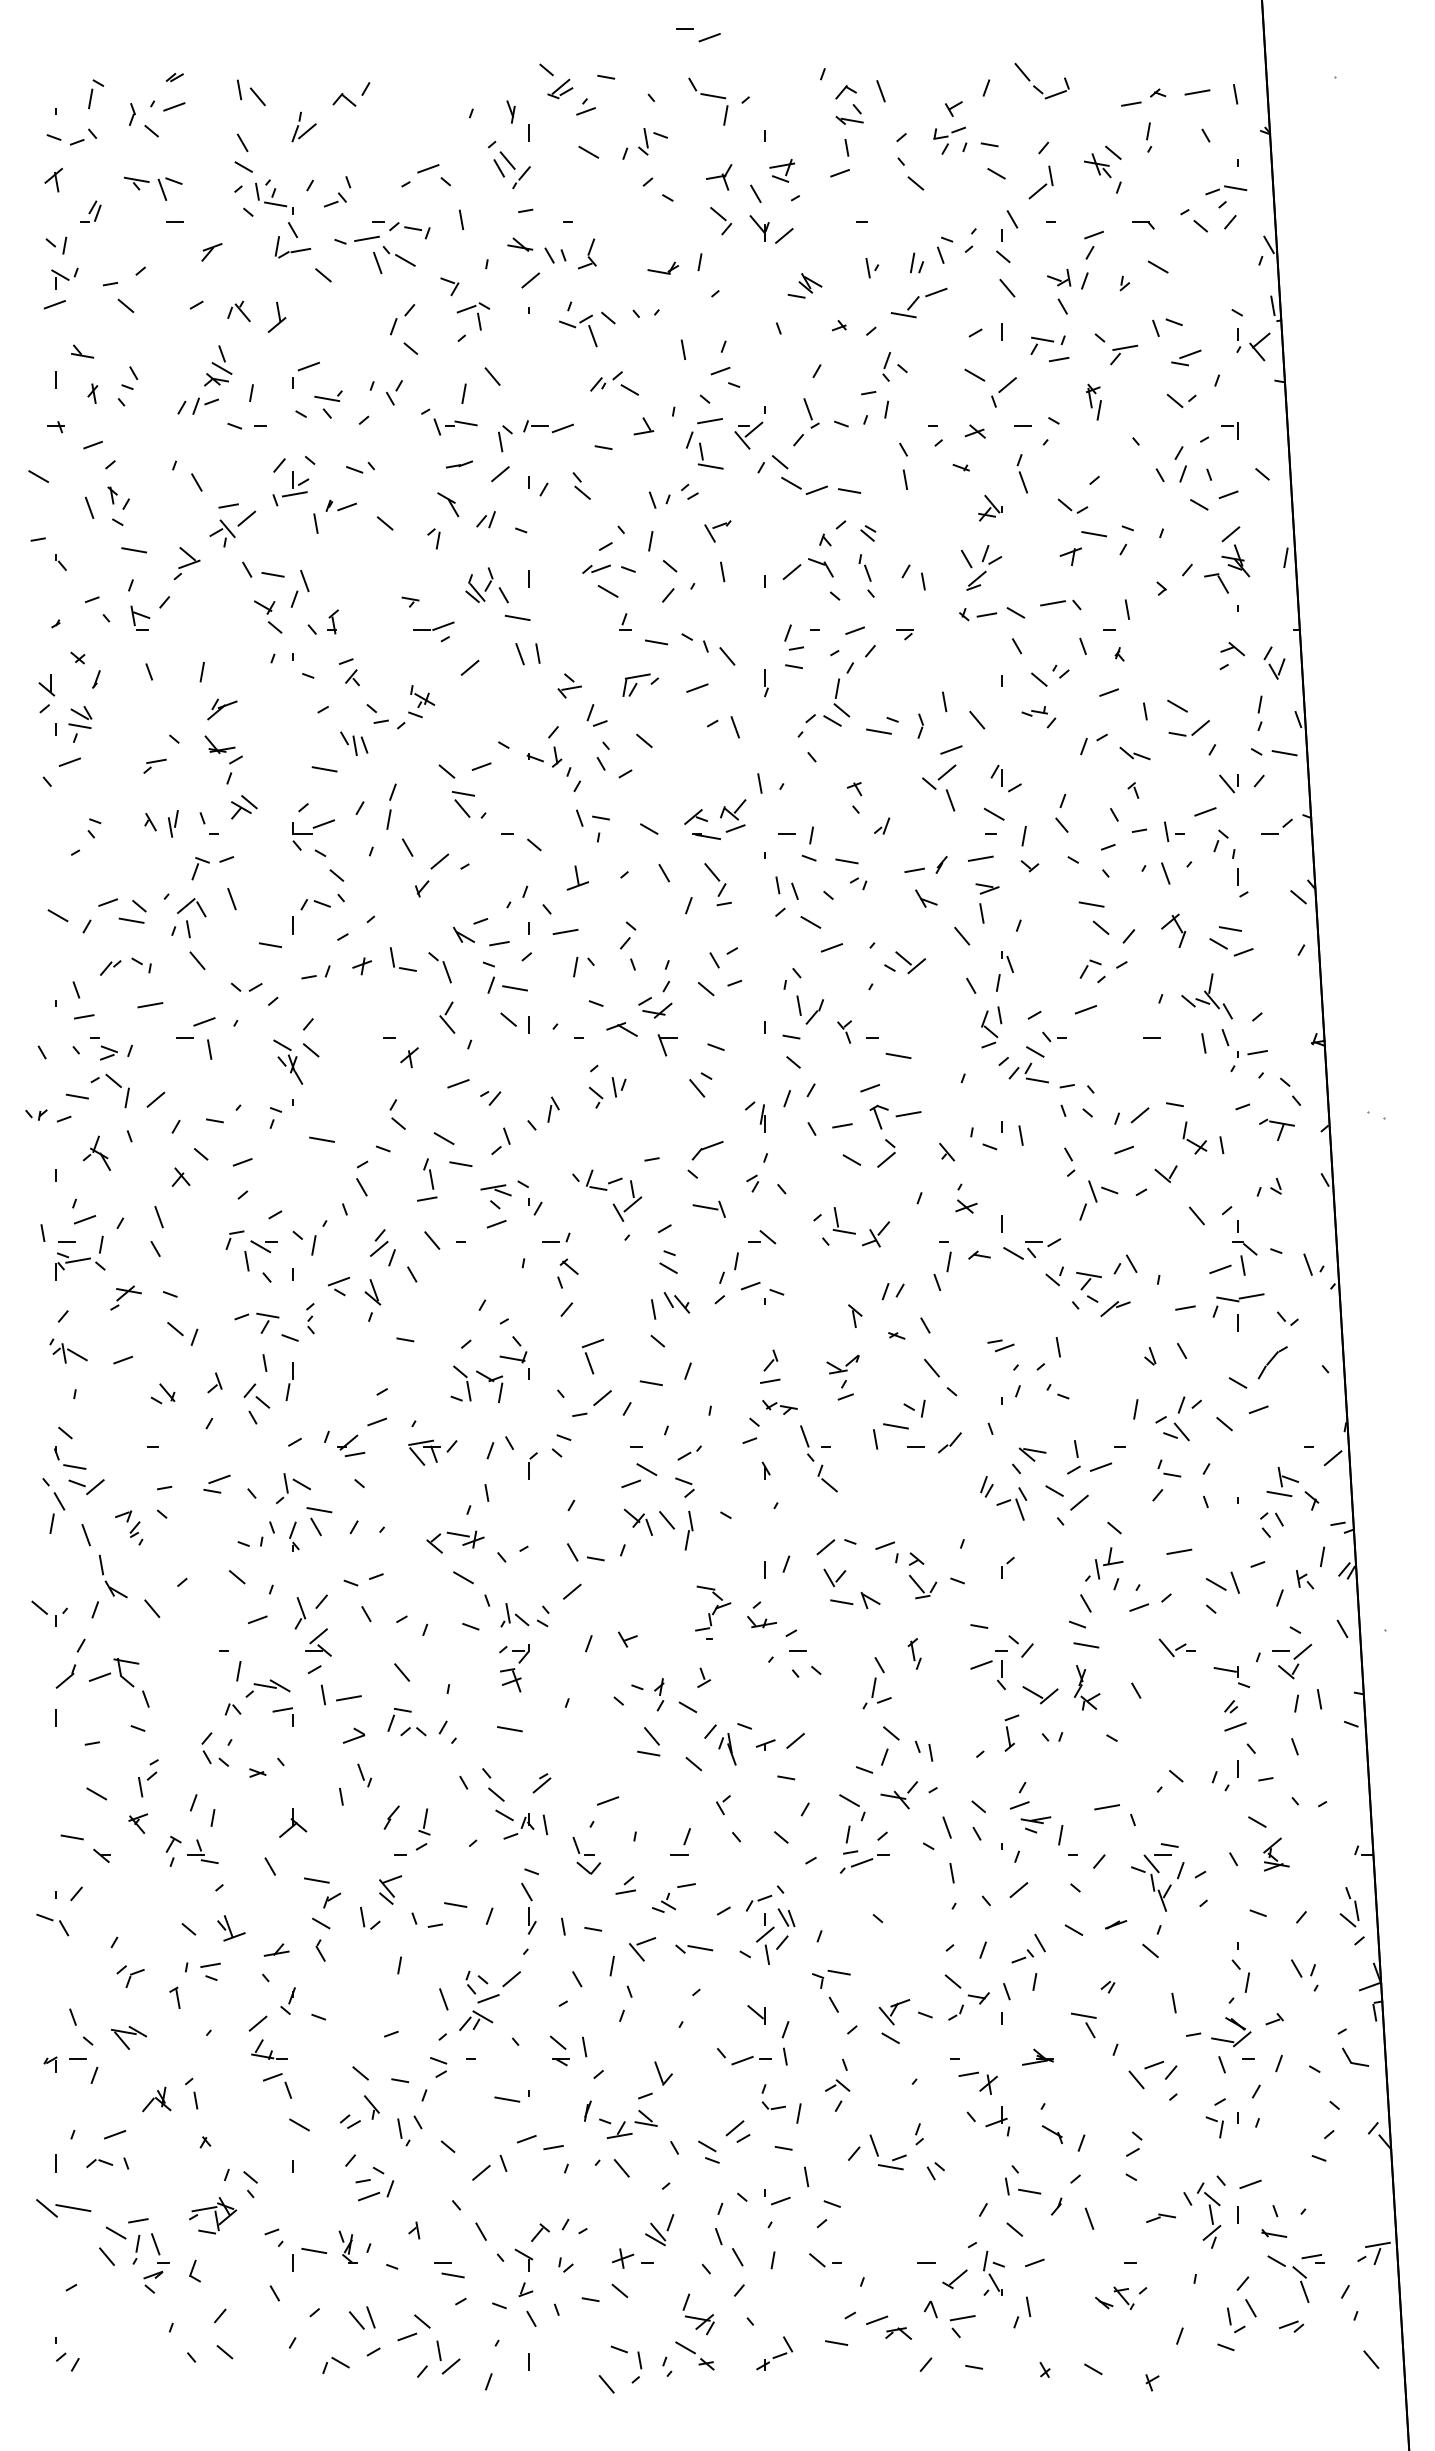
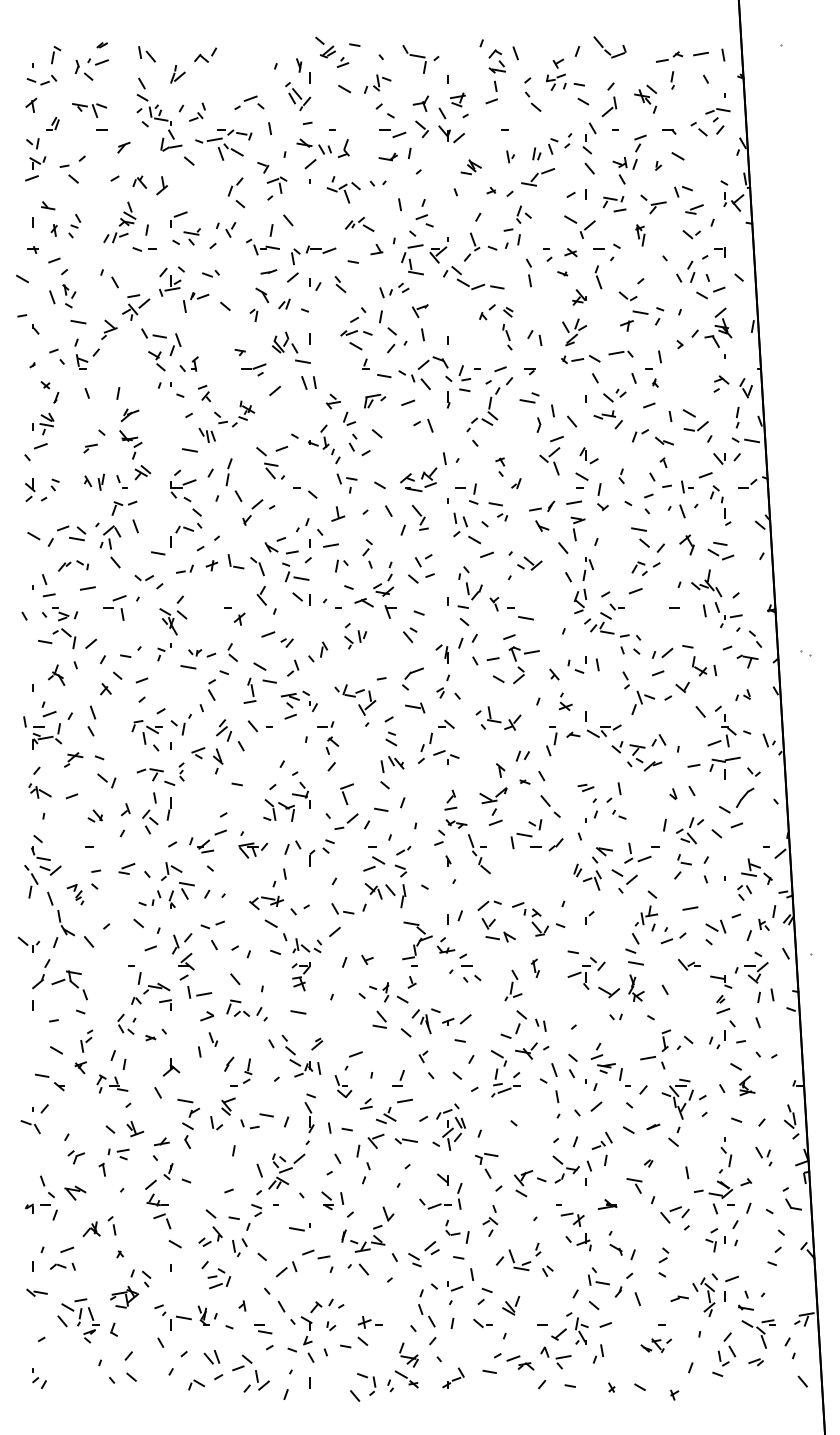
part: (697, 35) -> (392, 133), moved
part: (800, 567) -> (428, 362), moved
part: (47, 692) -> (30, 489), moved
part: (1037, 716) -> (607, 419), size x1.43
part: (882, 725) -> (529, 397), moved
part: (1061, 813) -> (621, 476), size x0.62
part: (48, 1116) -> (202, 653), moved
part: (843, 1377) -> (493, 806), size x1.43
part: (713, 1611) -> (417, 943), size x1.43
part: (1012, 1732) -> (666, 1040), moved
part: (673, 1896) -> (394, 1110), size x1.43
part: (62, 2207) -> (36, 1292), size x0.62
part: (660, 2229) -> (511, 1305), moved

